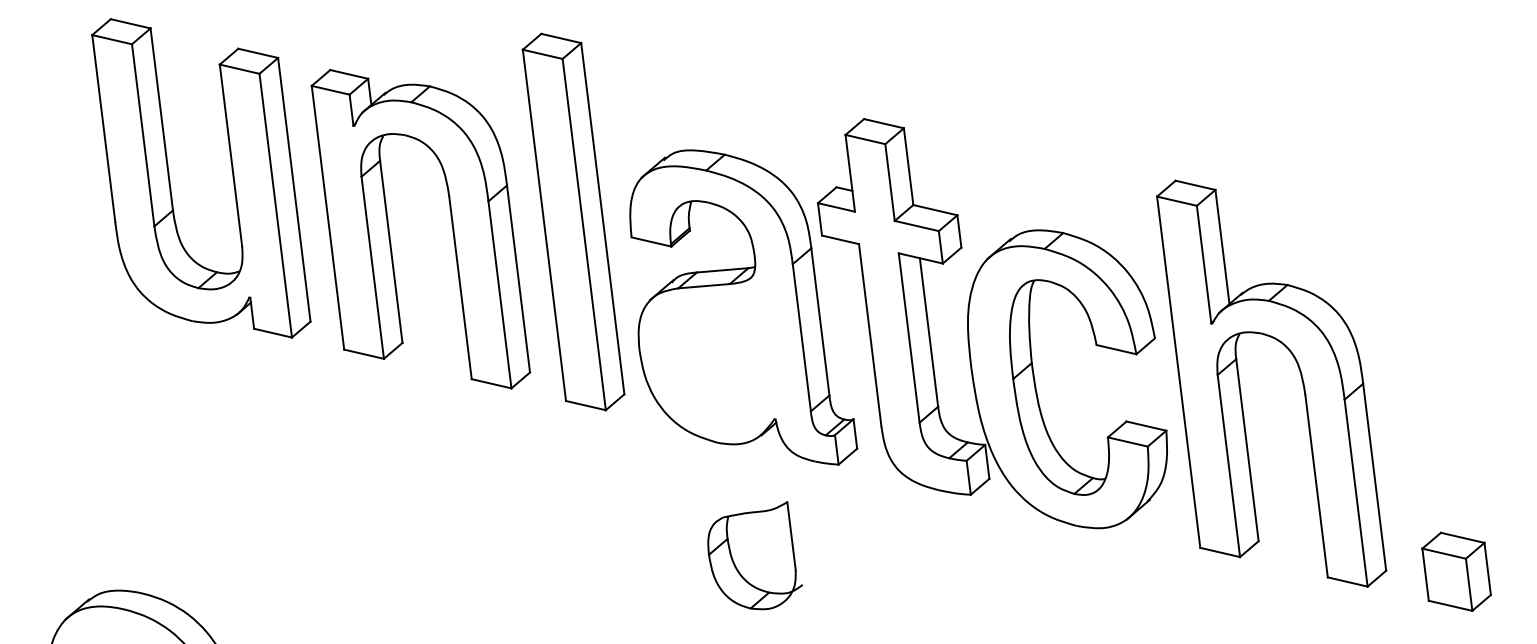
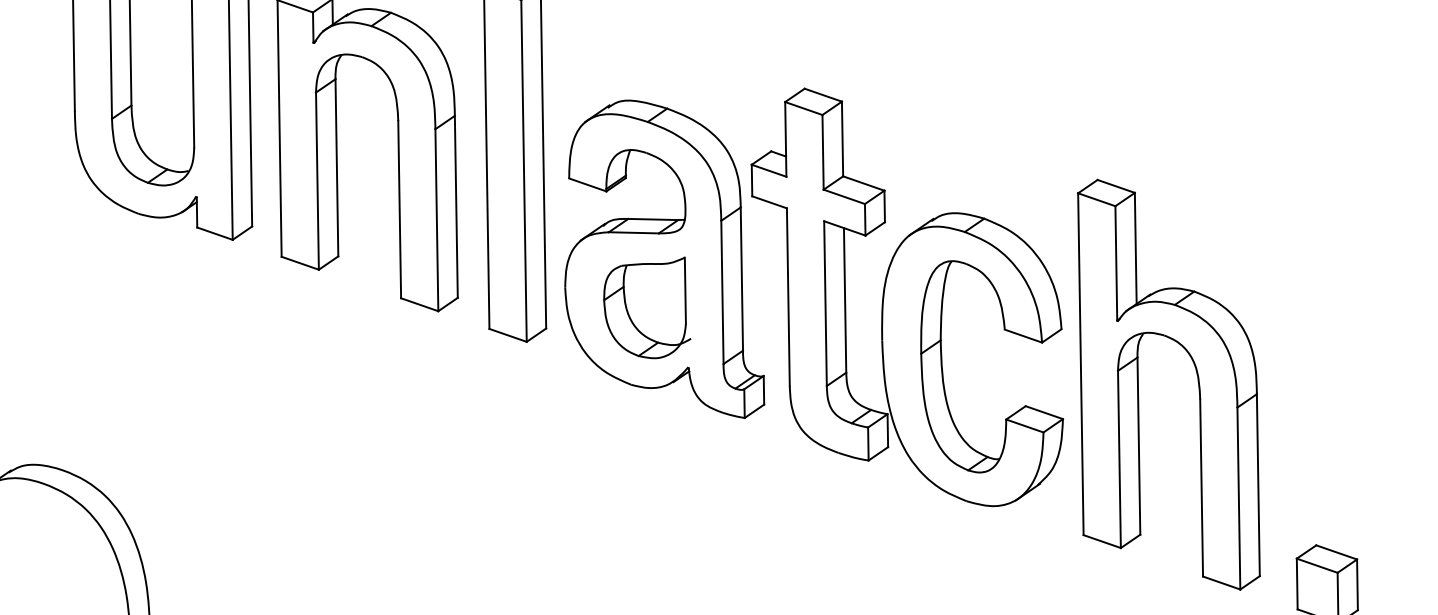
part: (754, 555) -> (647, 305), moved

